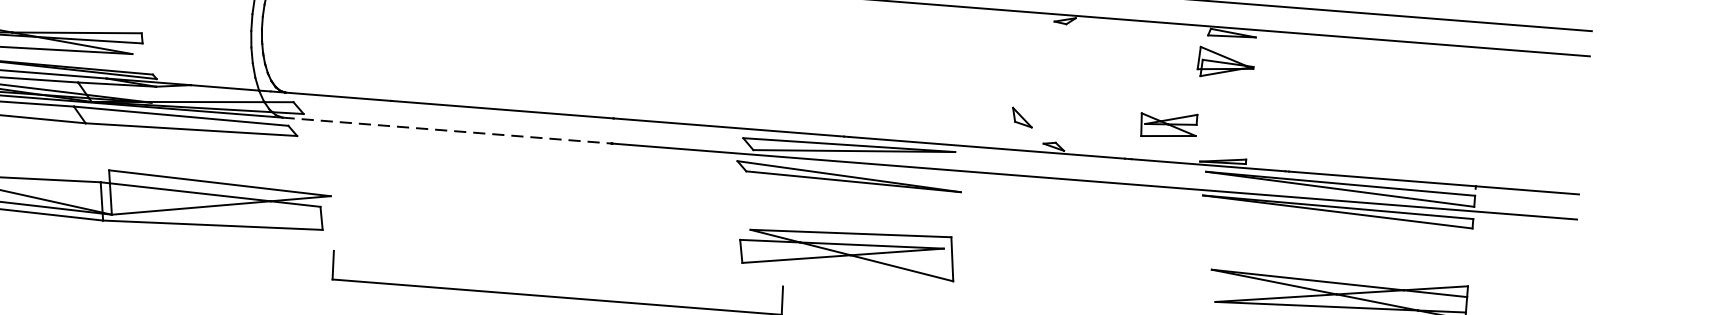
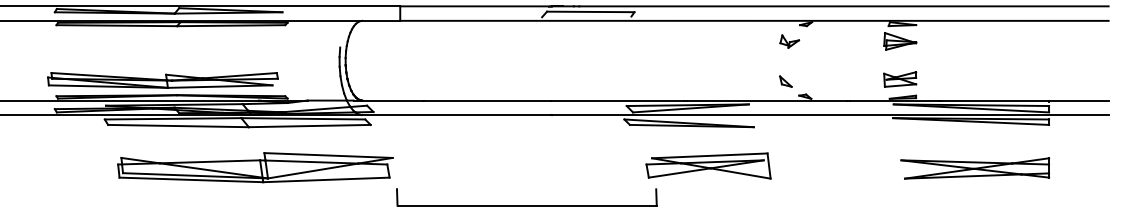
part: (1034, 48) -> (789, 41), added
part: (1169, 125) -> (900, 79), moved
line: (447, 131) -> (456, 115), dashed -> solid
part: (847, 250) -> (708, 165), moved

